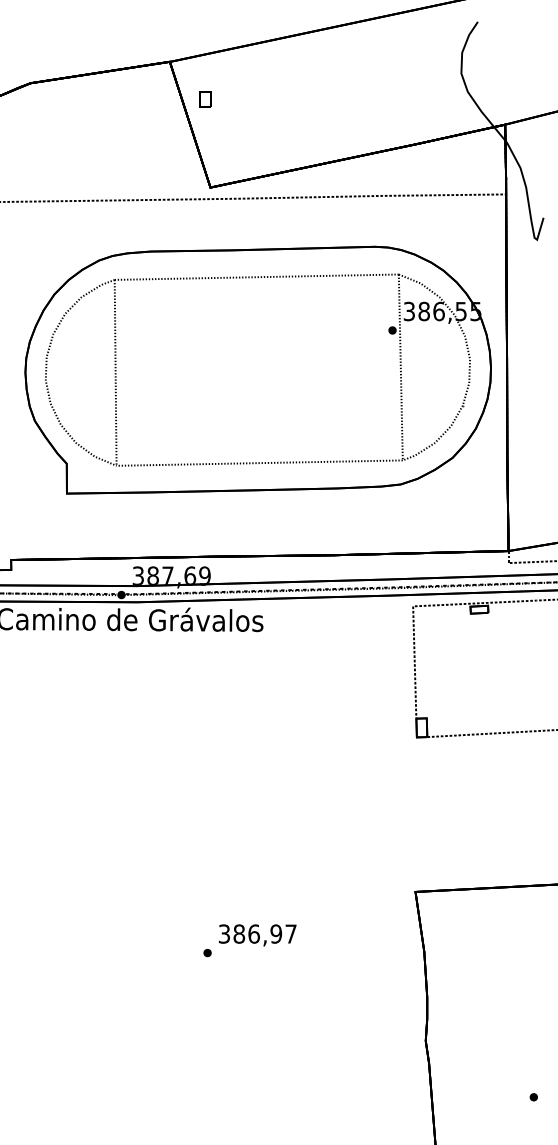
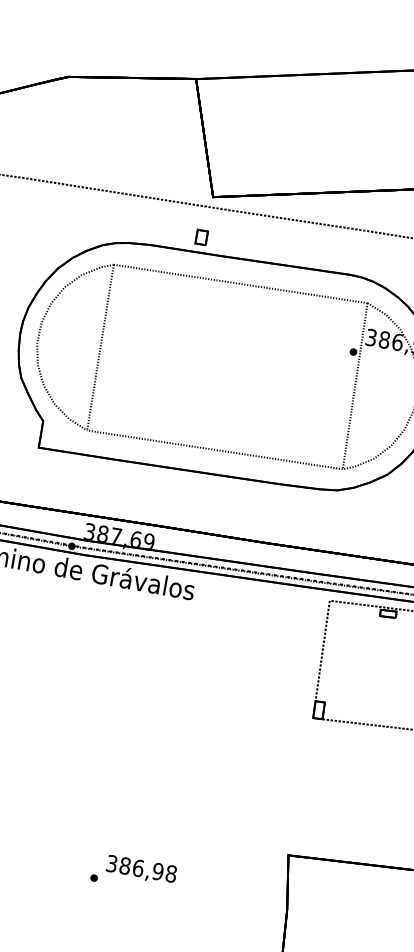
part: (205, 99) -> (201, 237), moved
text: (290, 933) -> (170, 873), 386,97 -> 386,98

